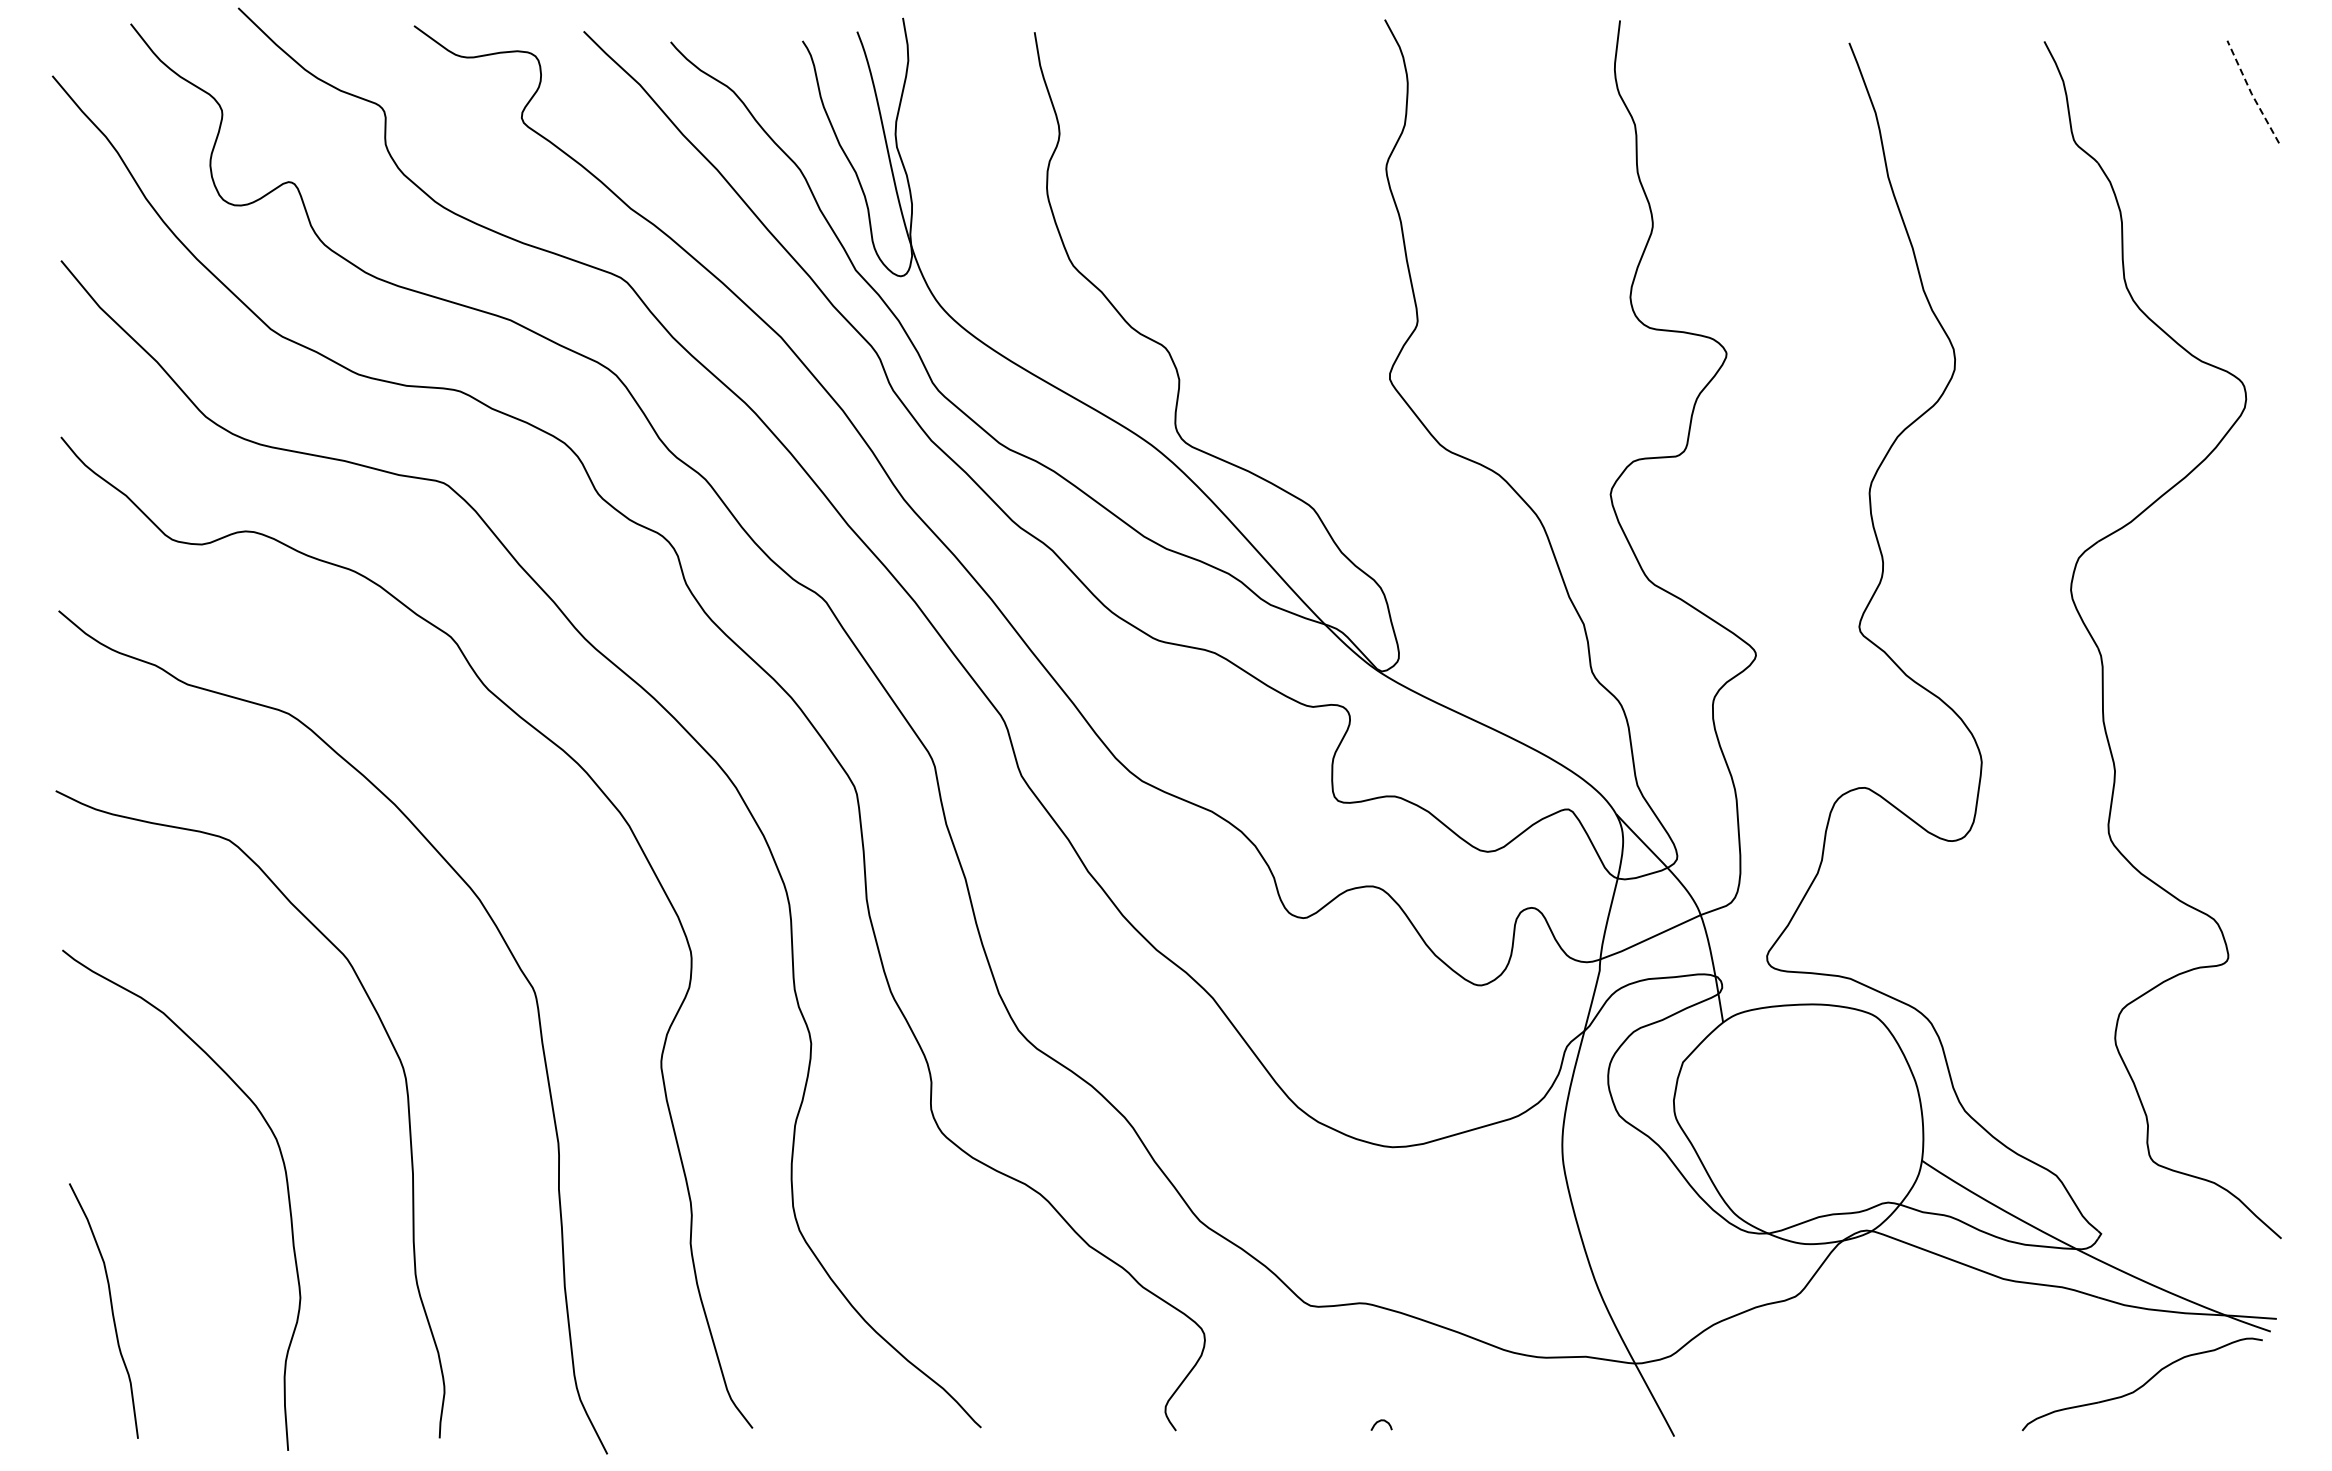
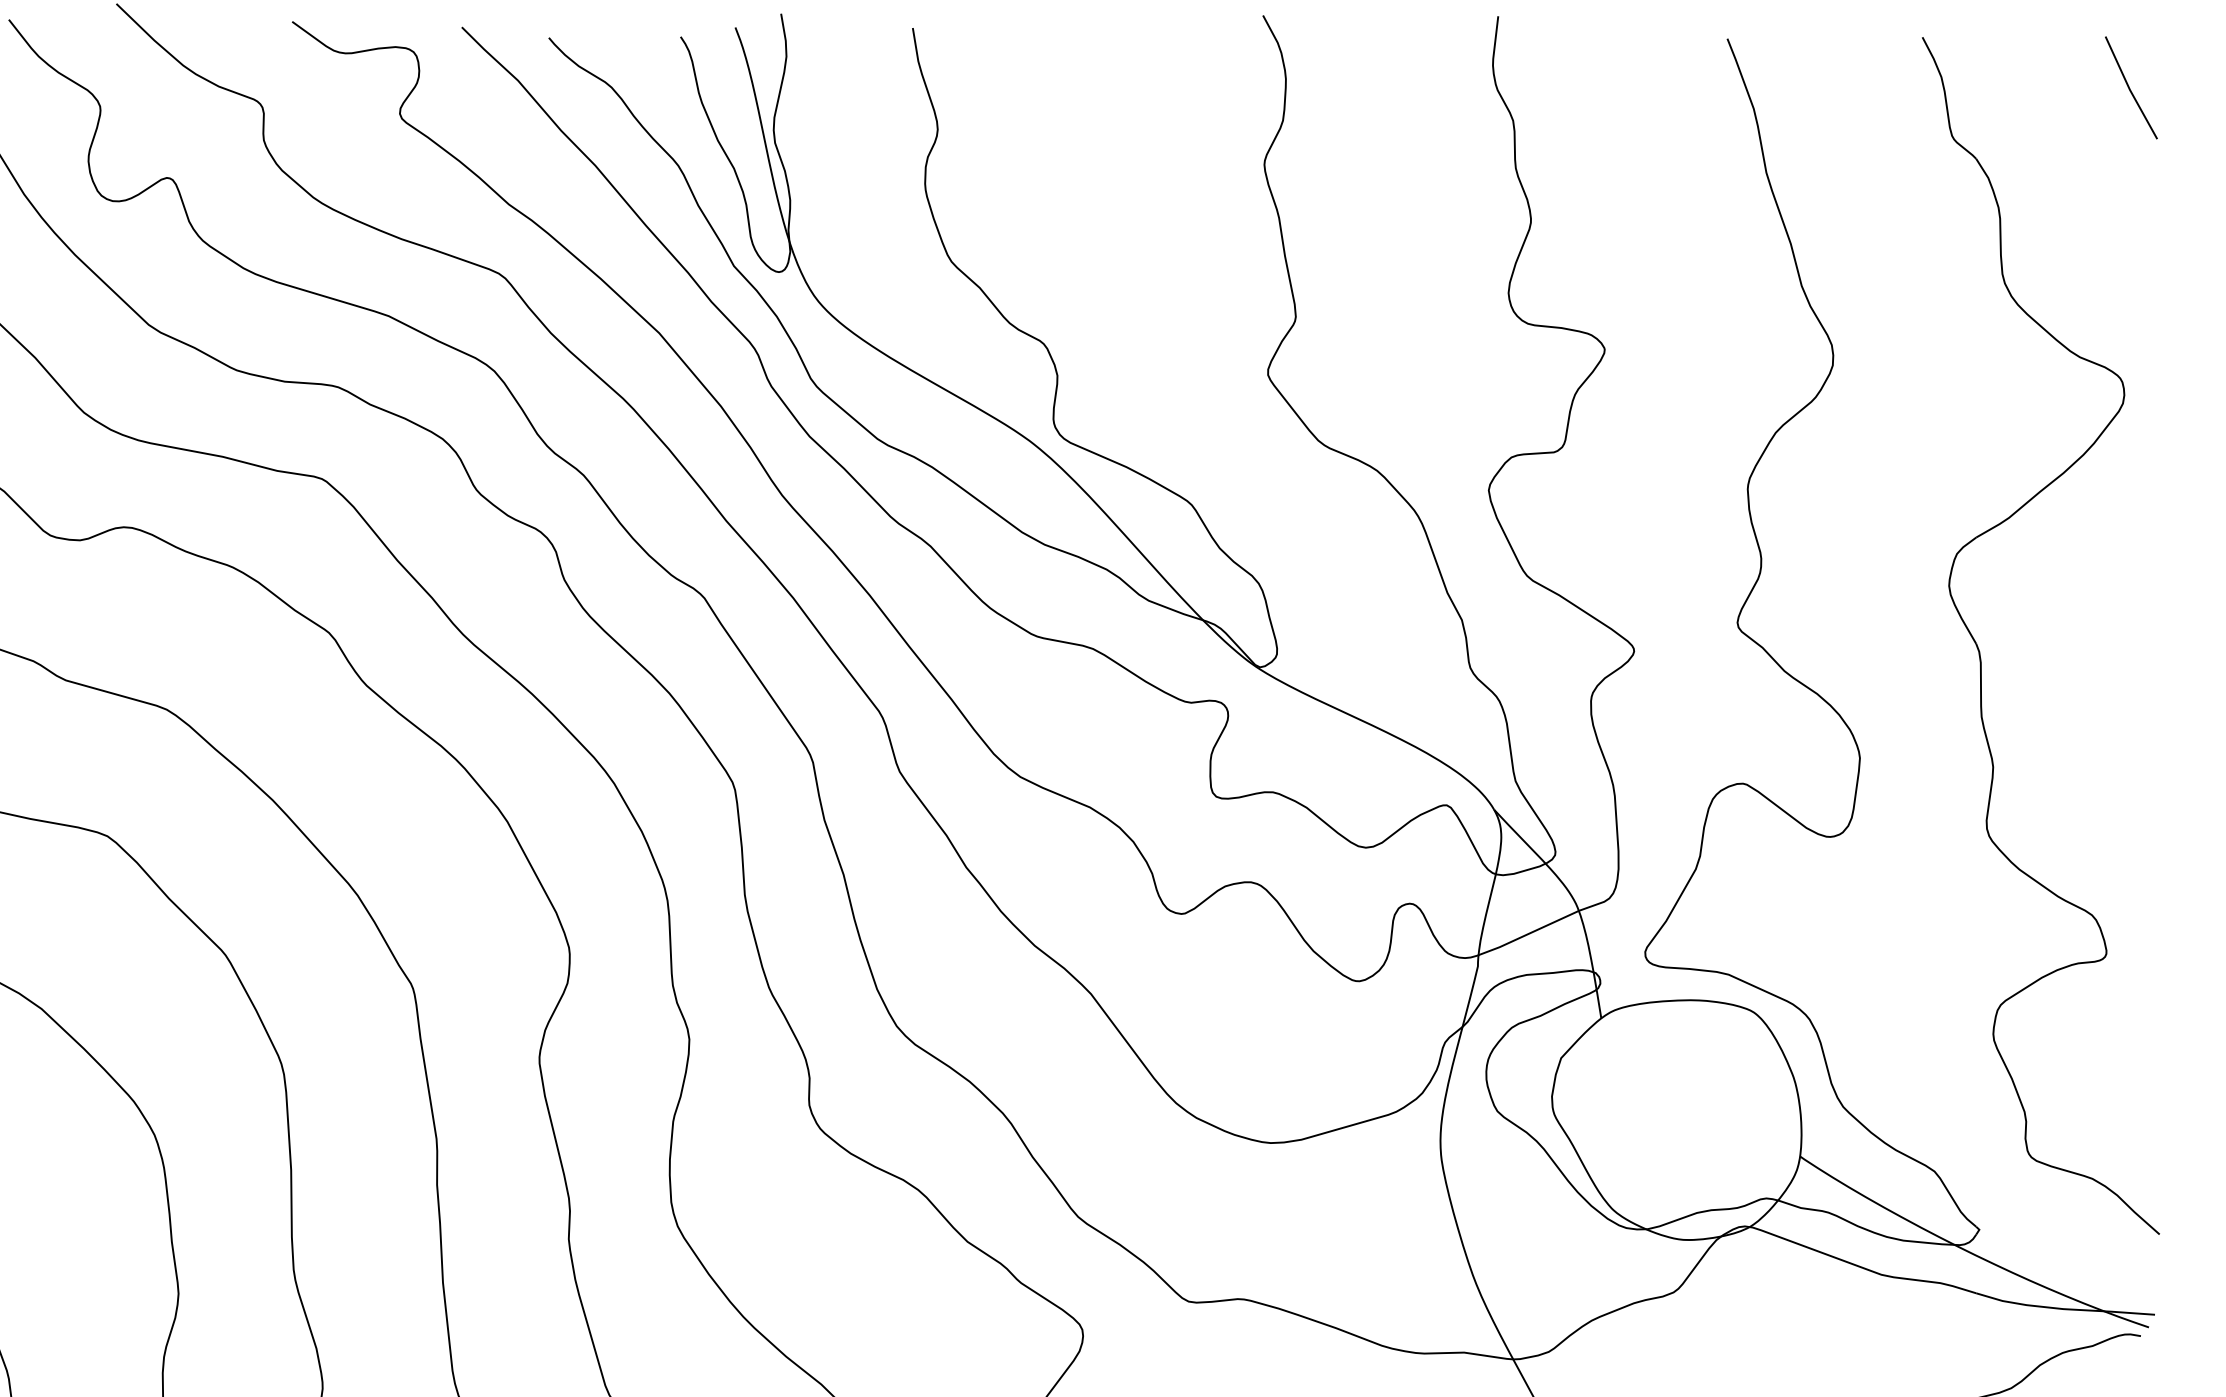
line: (2251, 93) -> (2129, 89), dashed -> solid

